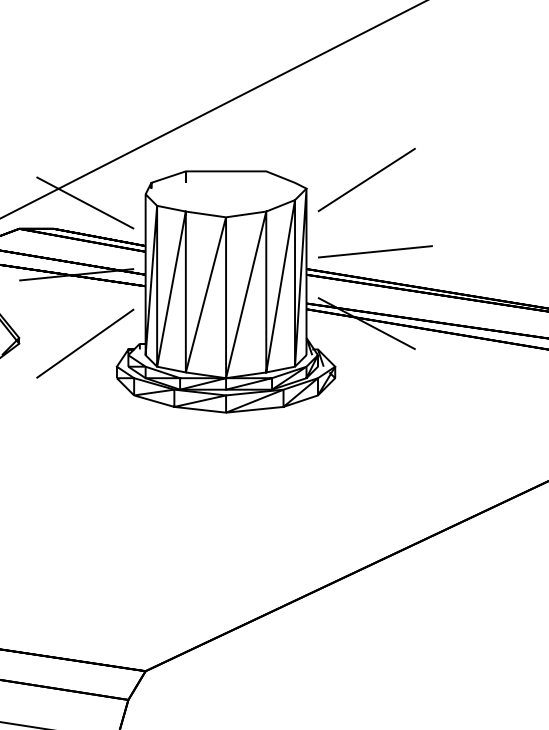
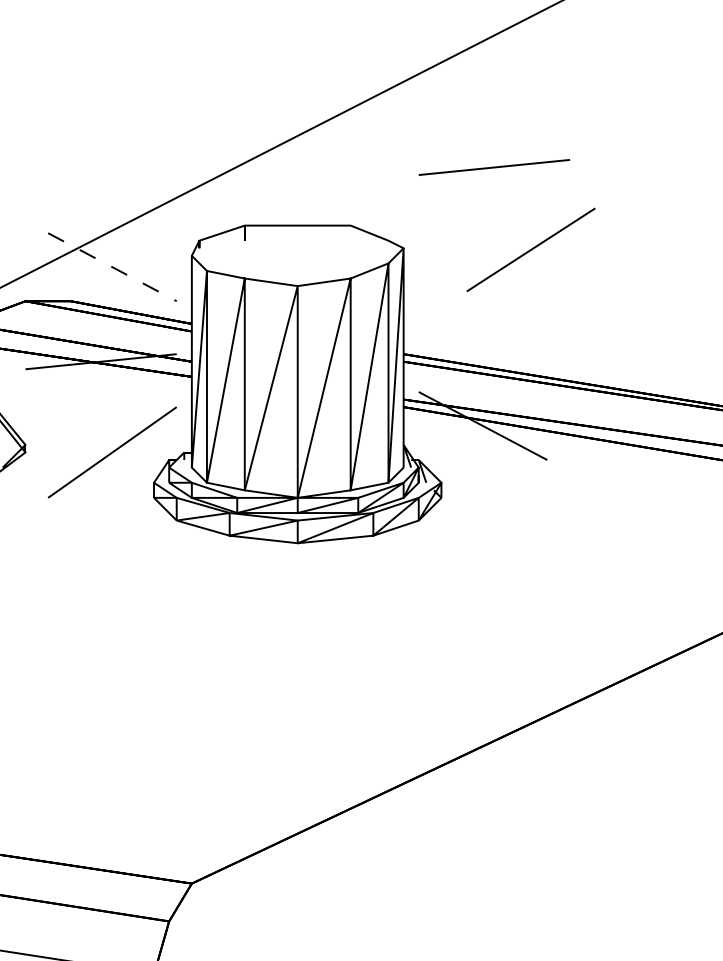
line: (366, 179) -> (530, 249), moved
line: (85, 203) -> (112, 267), solid -> dashed
line: (374, 251) -> (493, 167), moved

